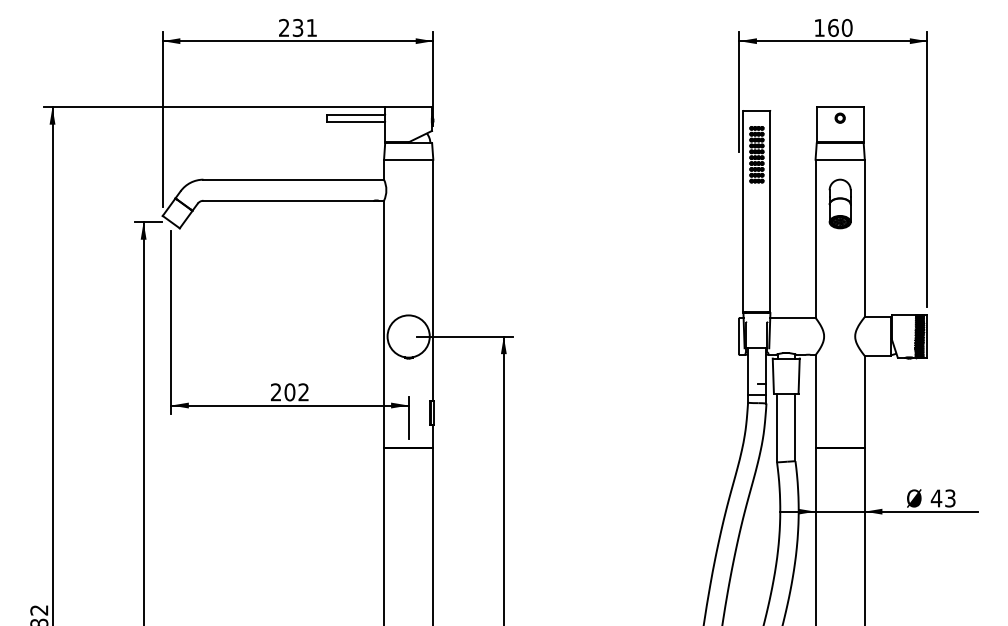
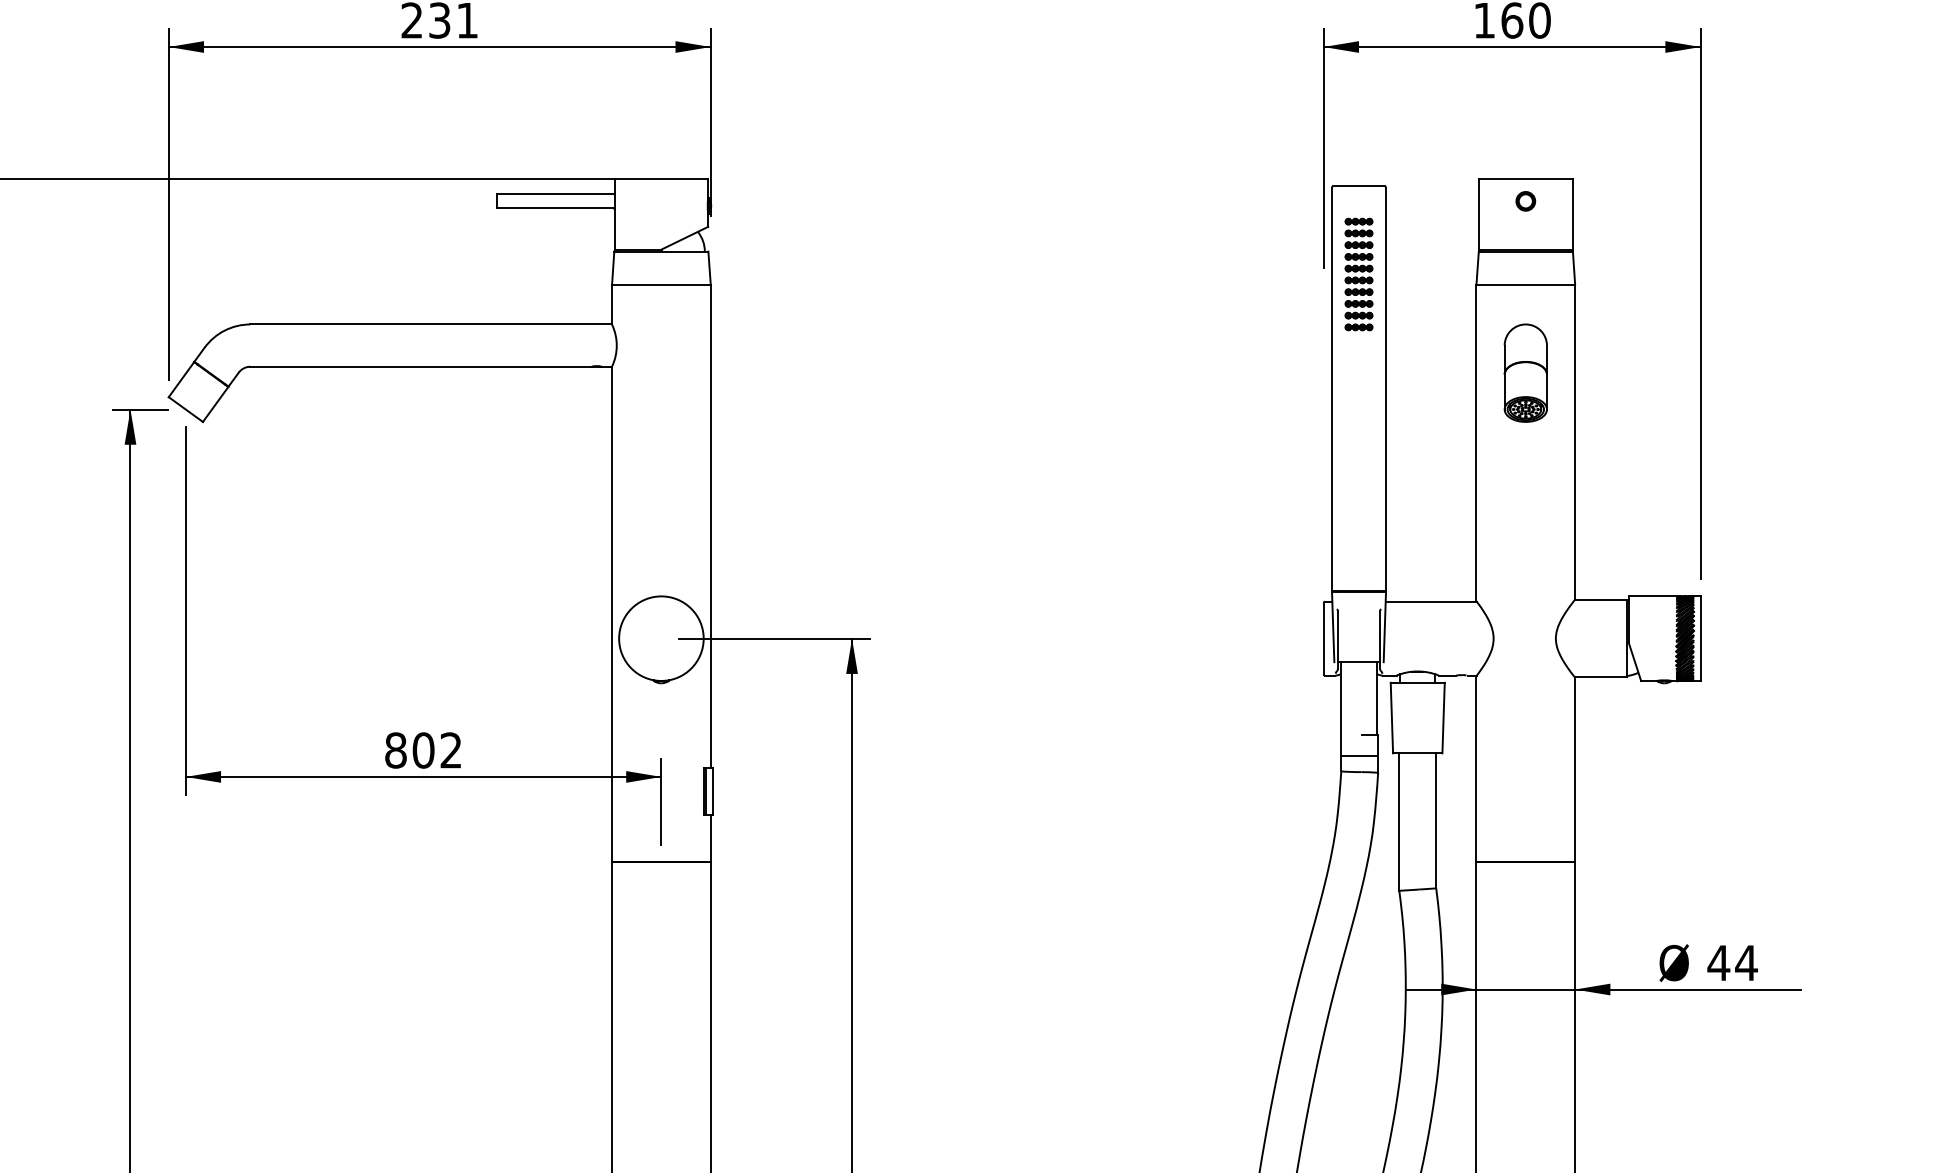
text: (275, 392) -> (394, 750), 202 -> 802
text: (950, 498) -> (1746, 963), 43 -> 44

